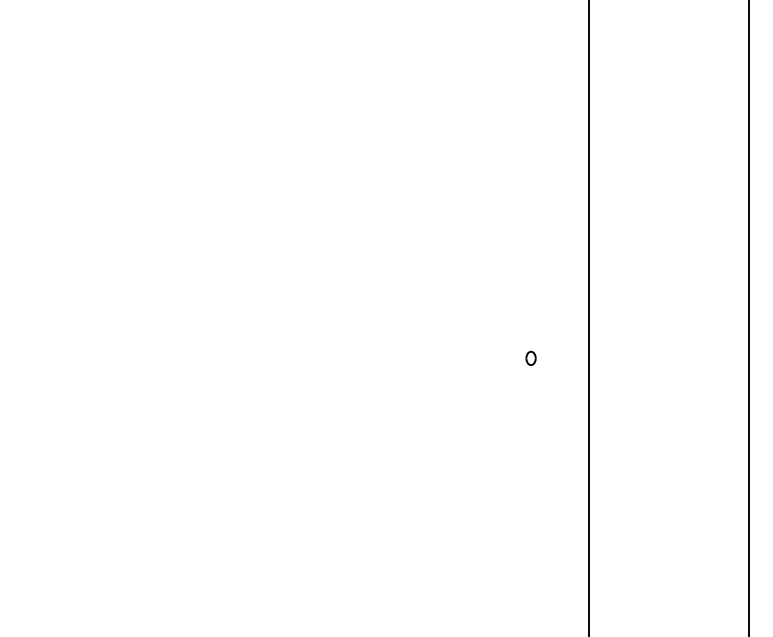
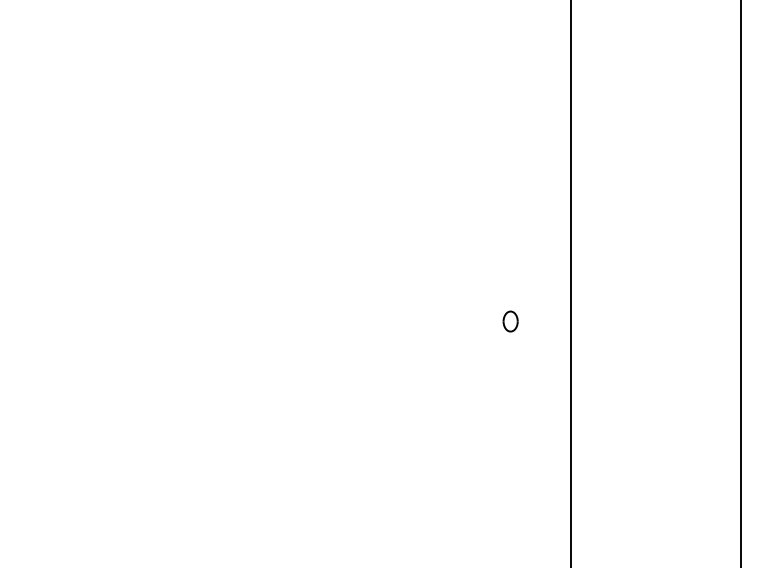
part: (530, 358) -> (510, 321), size x1.43

